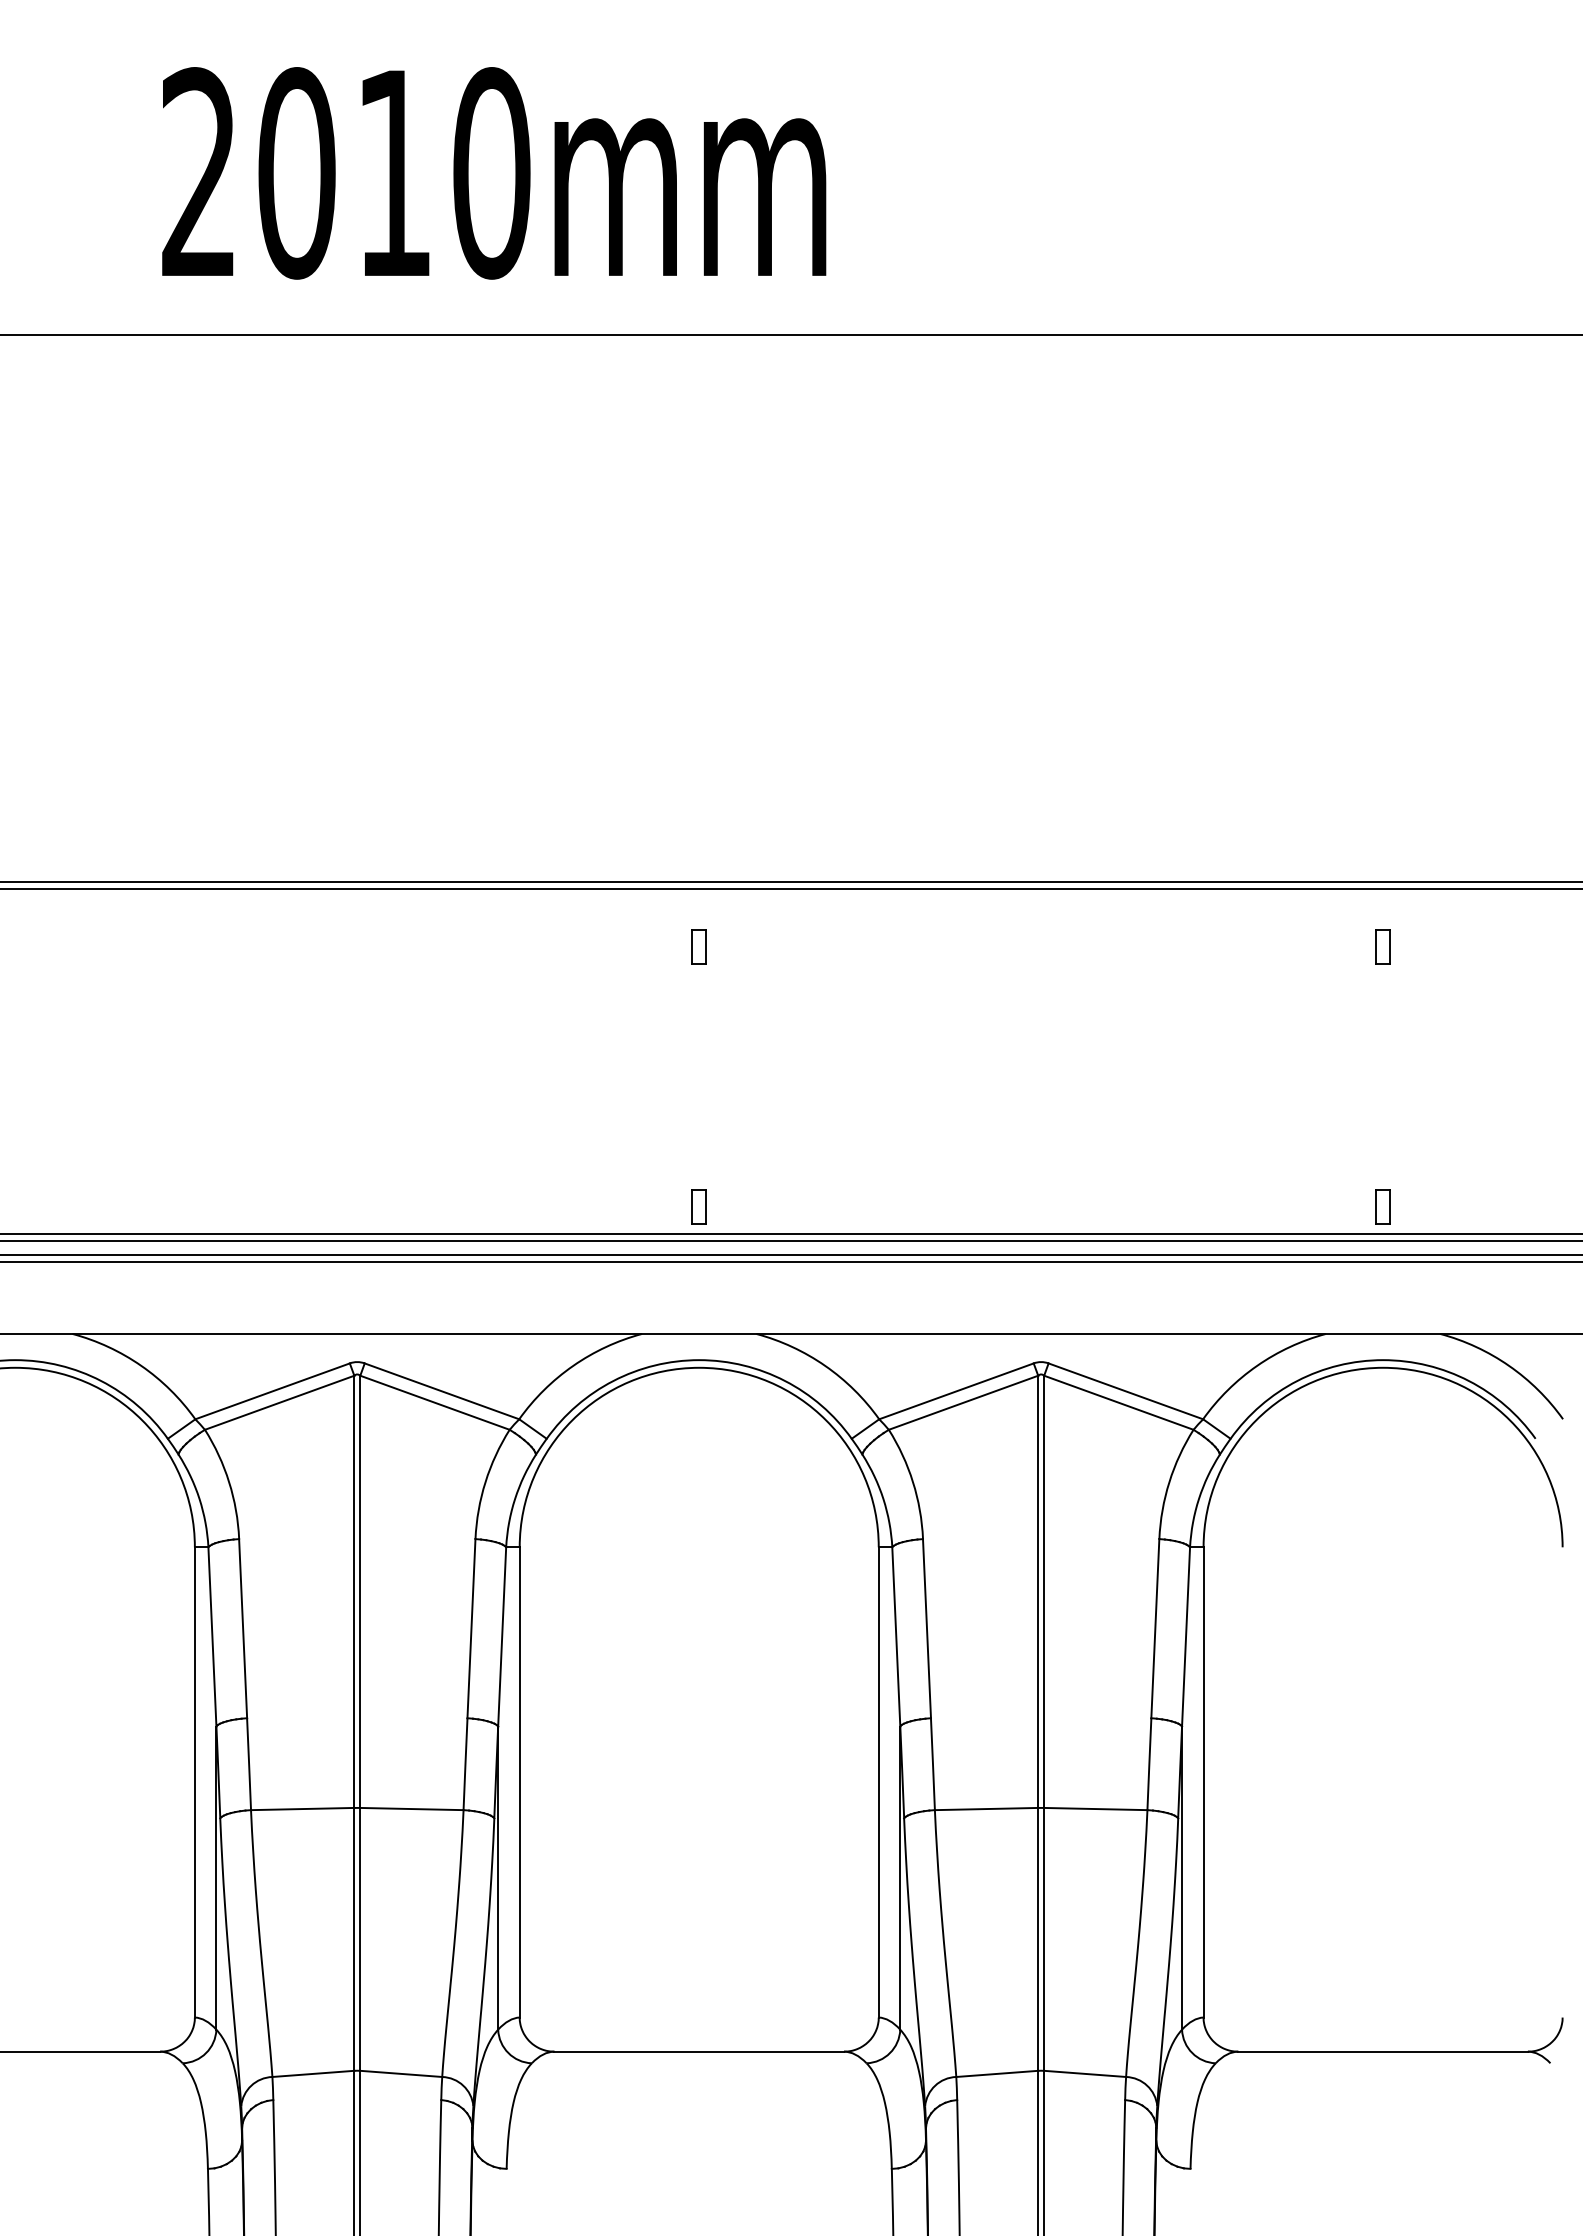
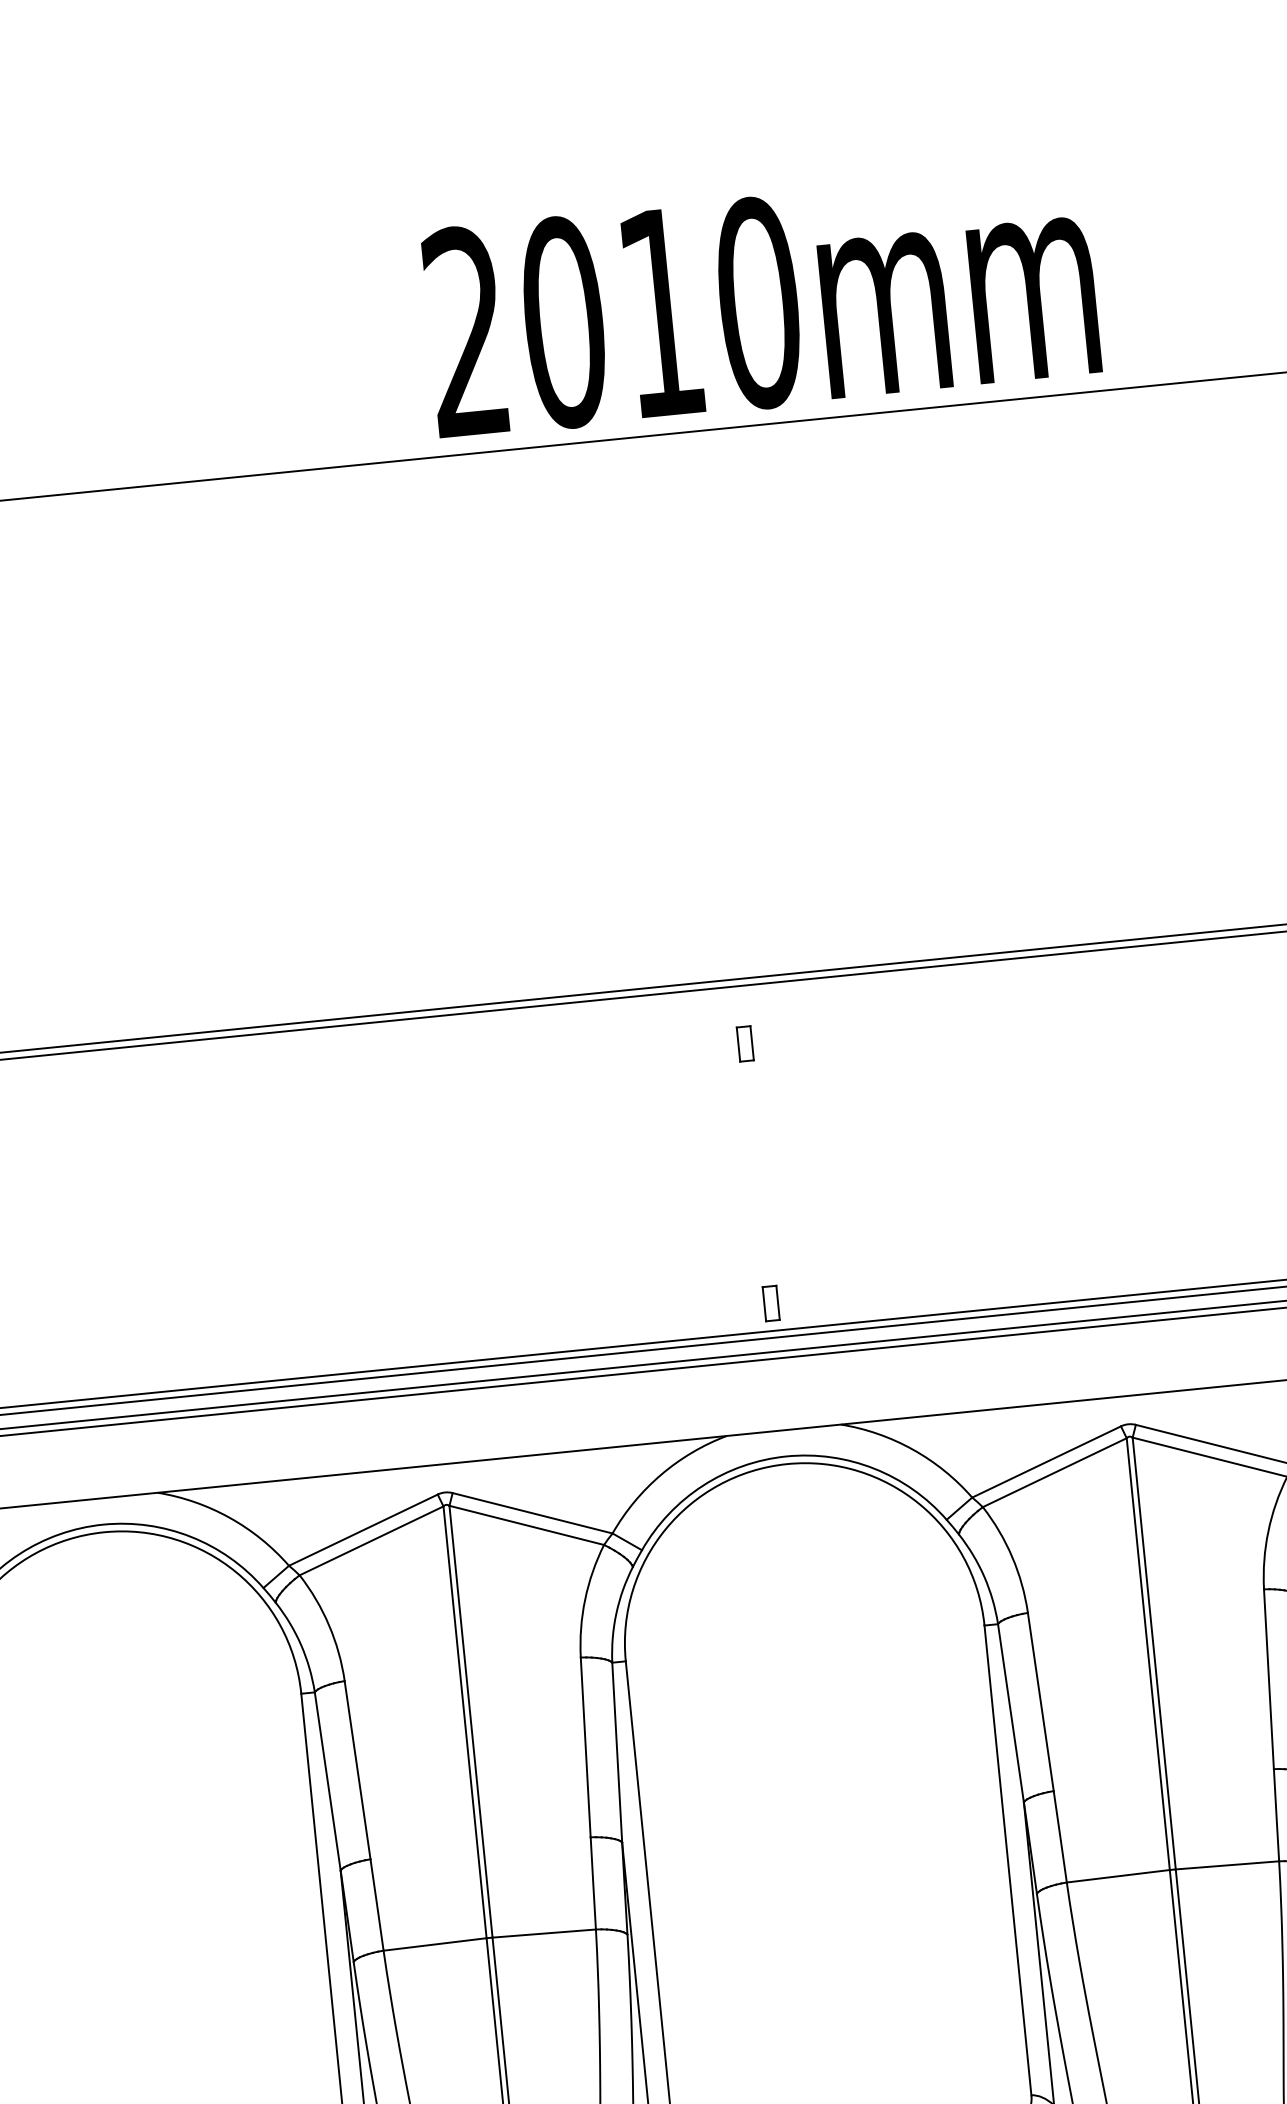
text: (494, 173) -> (761, 303), moved

